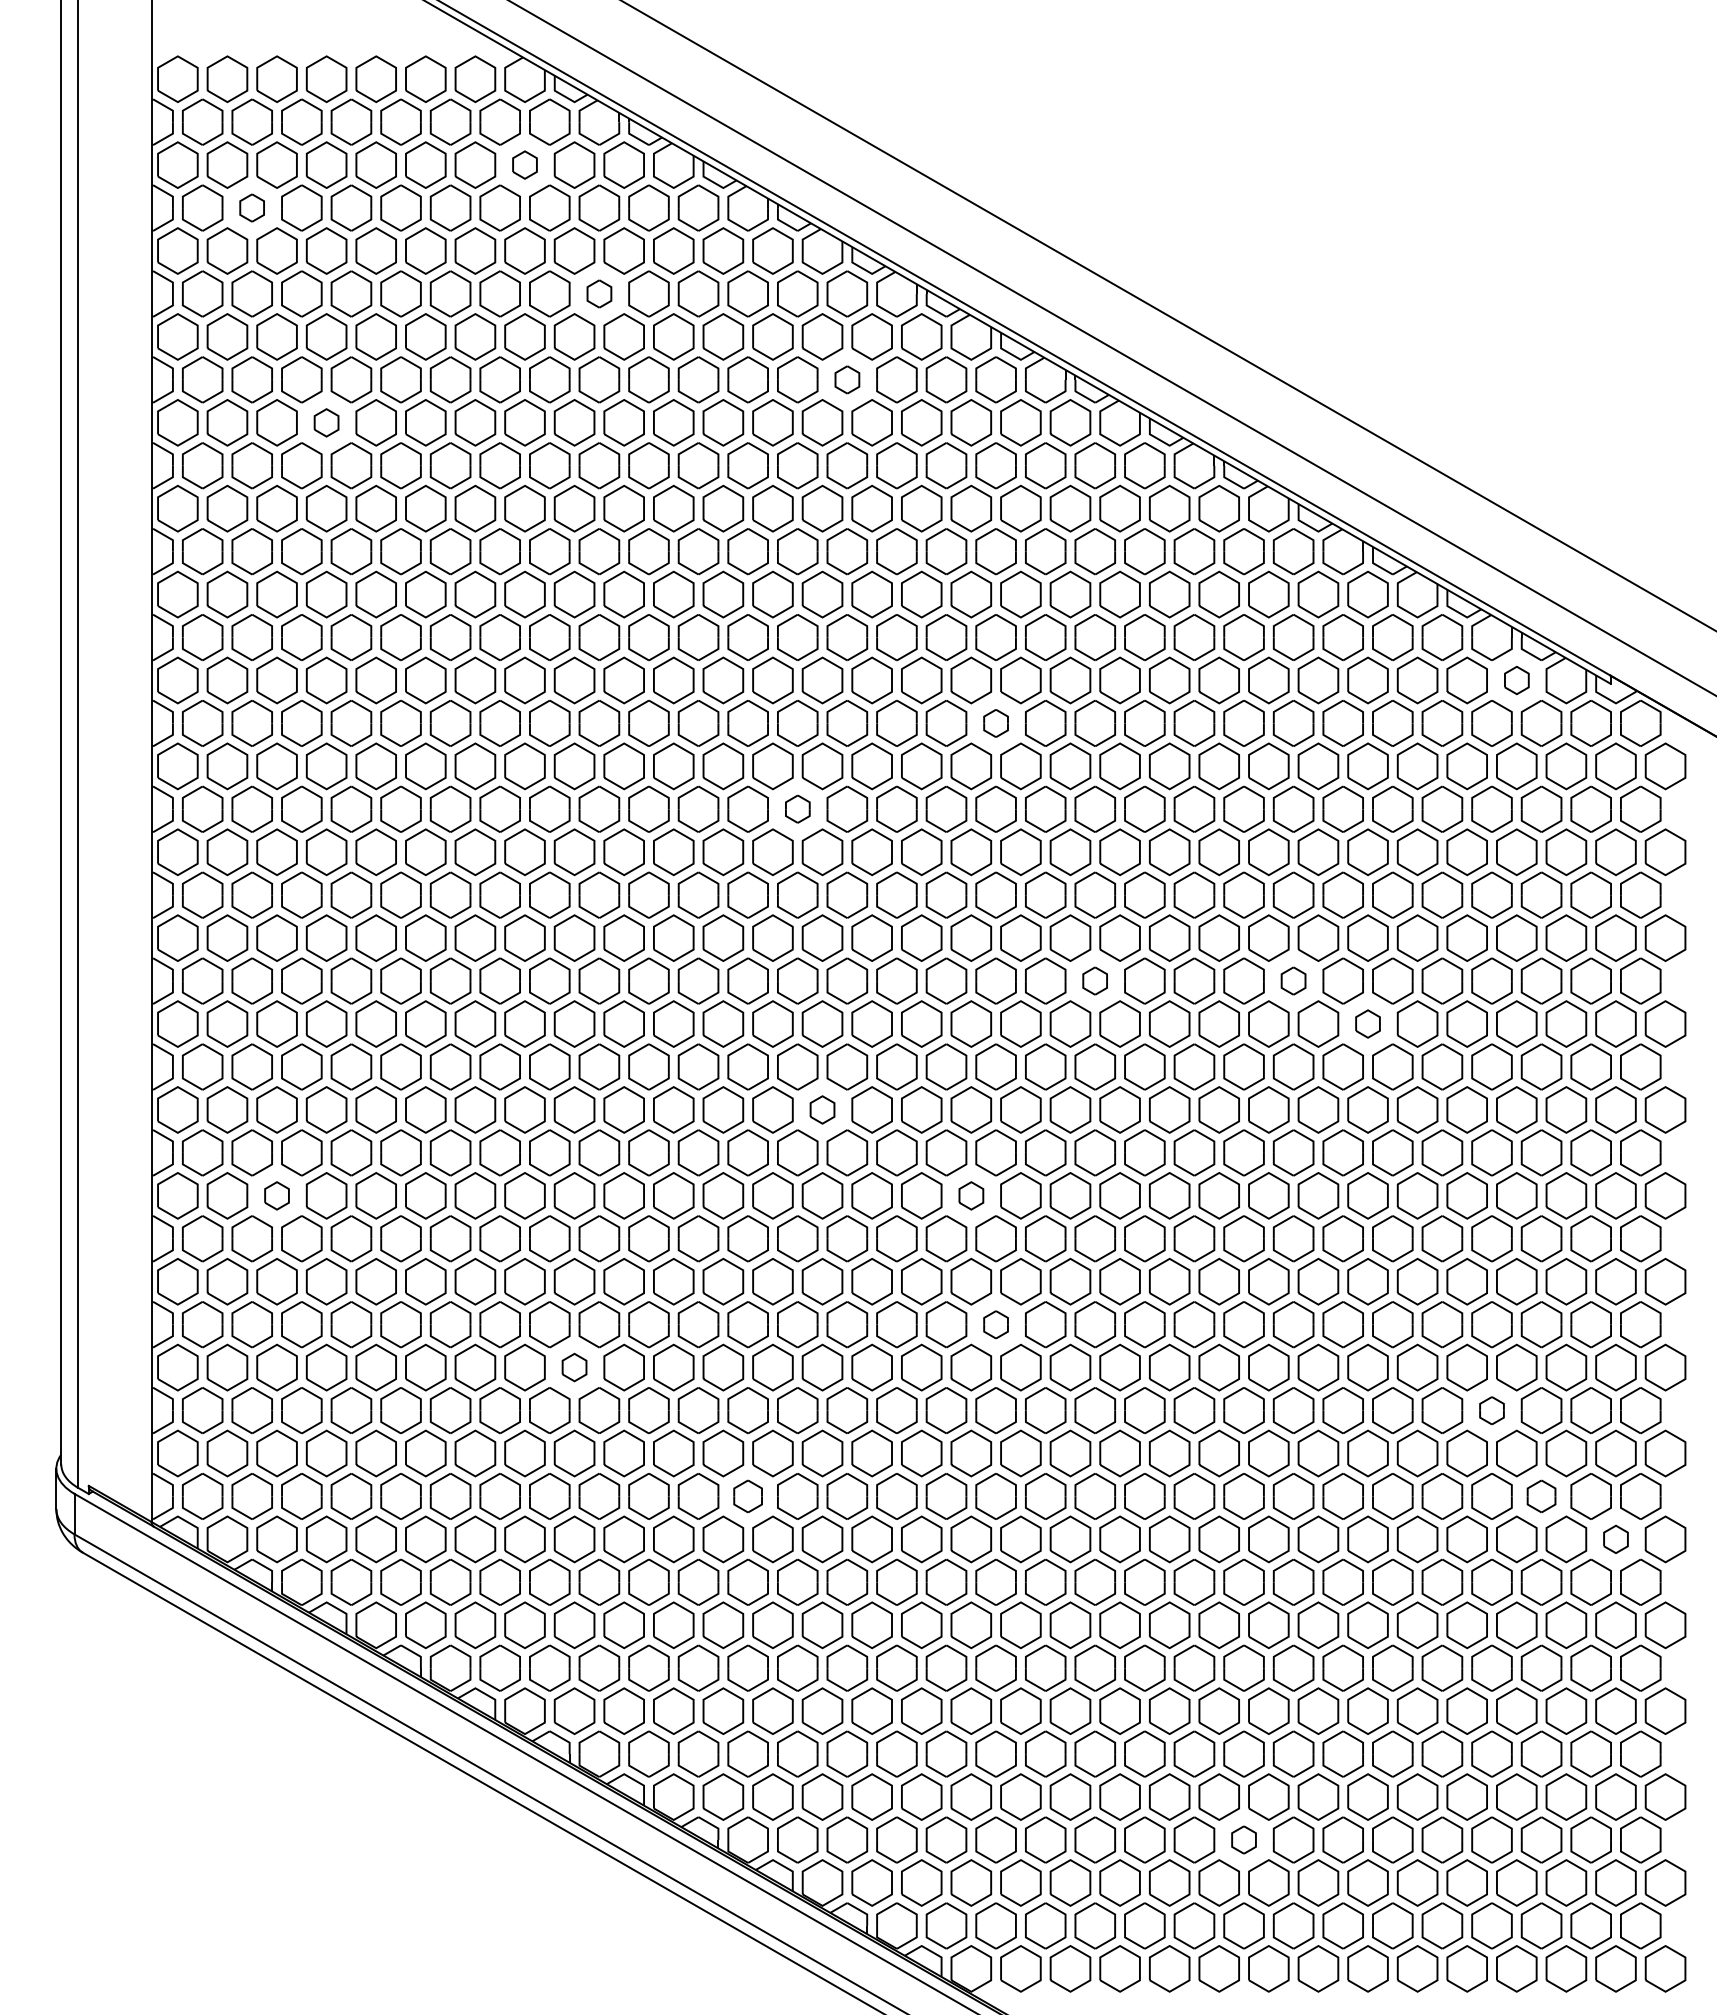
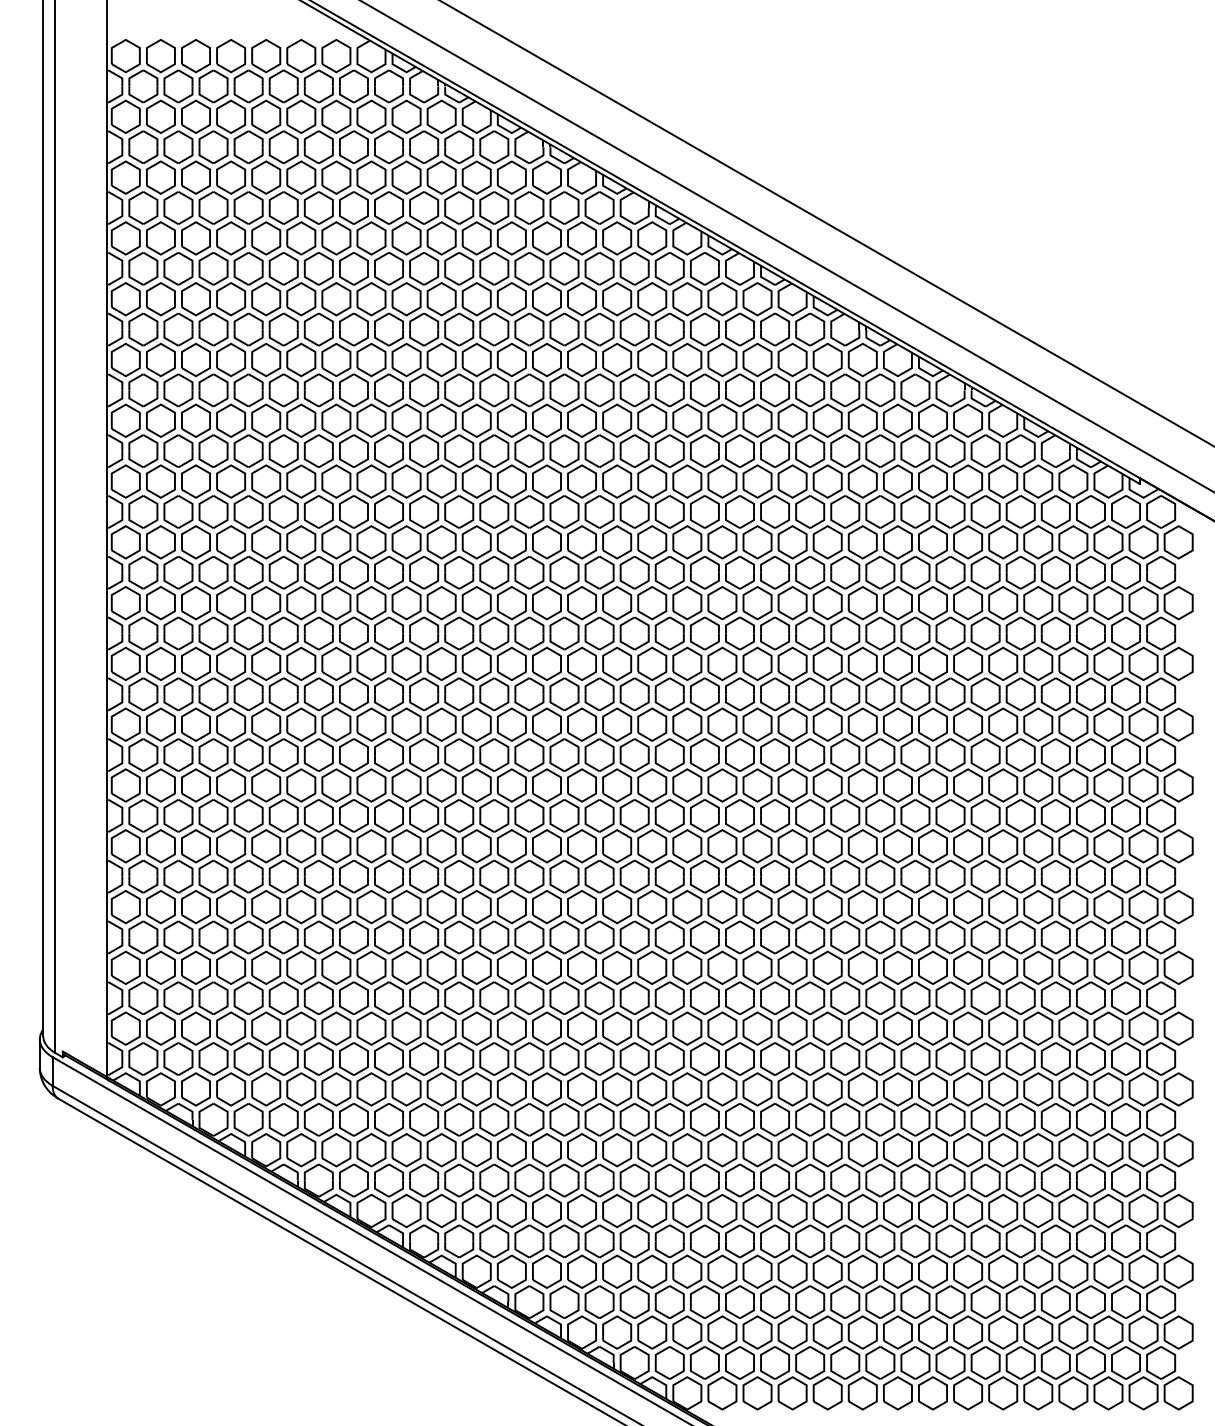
part: (524, 164) -> (371, 116), size x1.67
part: (251, 207) -> (177, 146), size x1.67
part: (599, 293) -> (424, 207), size x1.67
part: (847, 379) -> (599, 268), size x1.67
part: (326, 422) -> (231, 298), size x1.67
part: (1516, 680) -> (1073, 481), size x1.67
part: (995, 723) -> (704, 512), size x1.67
part: (797, 808) -> (564, 572), size x1.67
part: (1094, 980) -> (774, 693), size x1.67
part: (1293, 980) -> (915, 693), size x1.67
part: (1367, 1023) -> (967, 724), size x1.67
part: (822, 1109) -> (582, 785), size x1.67
part: (276, 1195) -> (195, 846), size x1.67
part: (971, 1195) -> (687, 846), size x1.67
part: (995, 1324) -> (704, 937), size x1.67
part: (574, 1367) -> (406, 967), size x1.67
part: (1491, 1410) -> (1055, 998), size x1.67
part: (747, 1496) -> (528, 1059), size x1.43
part: (1541, 1496) -> (1090, 1059), size x1.43
part: (1615, 1539) -> (1143, 1089), size x1.67
part: (1243, 1839) -> (879, 1301), size x1.67

